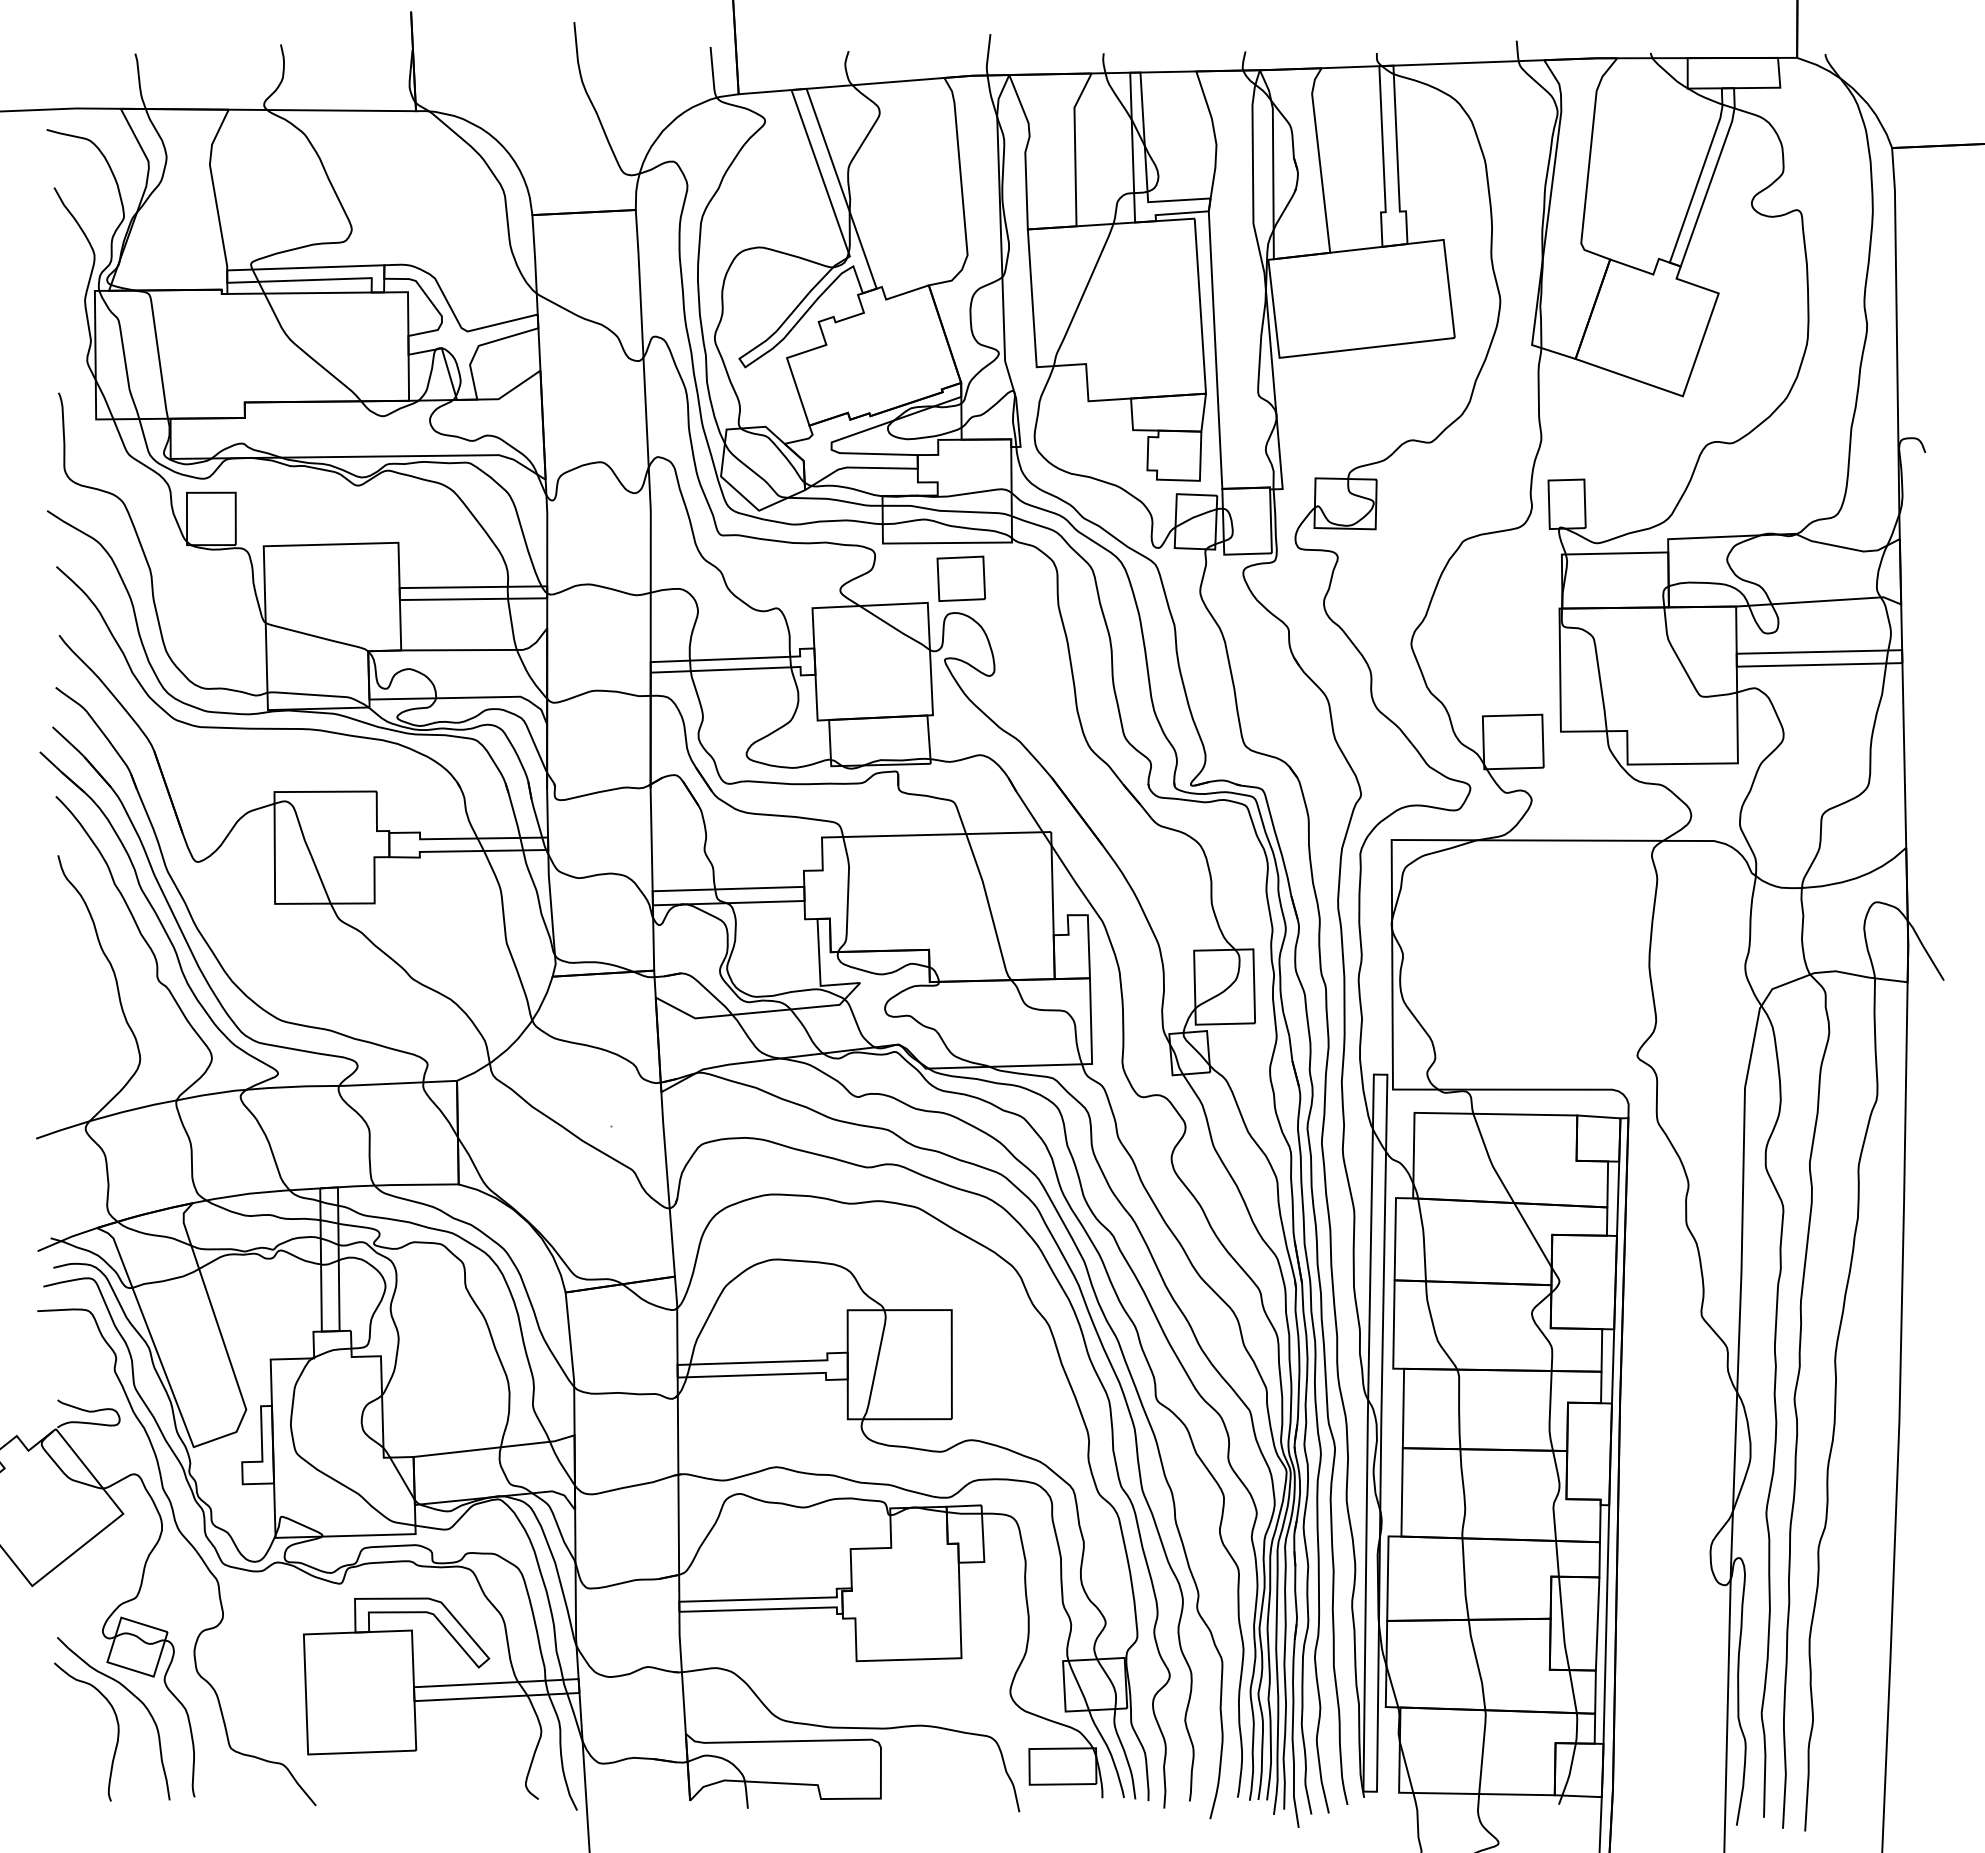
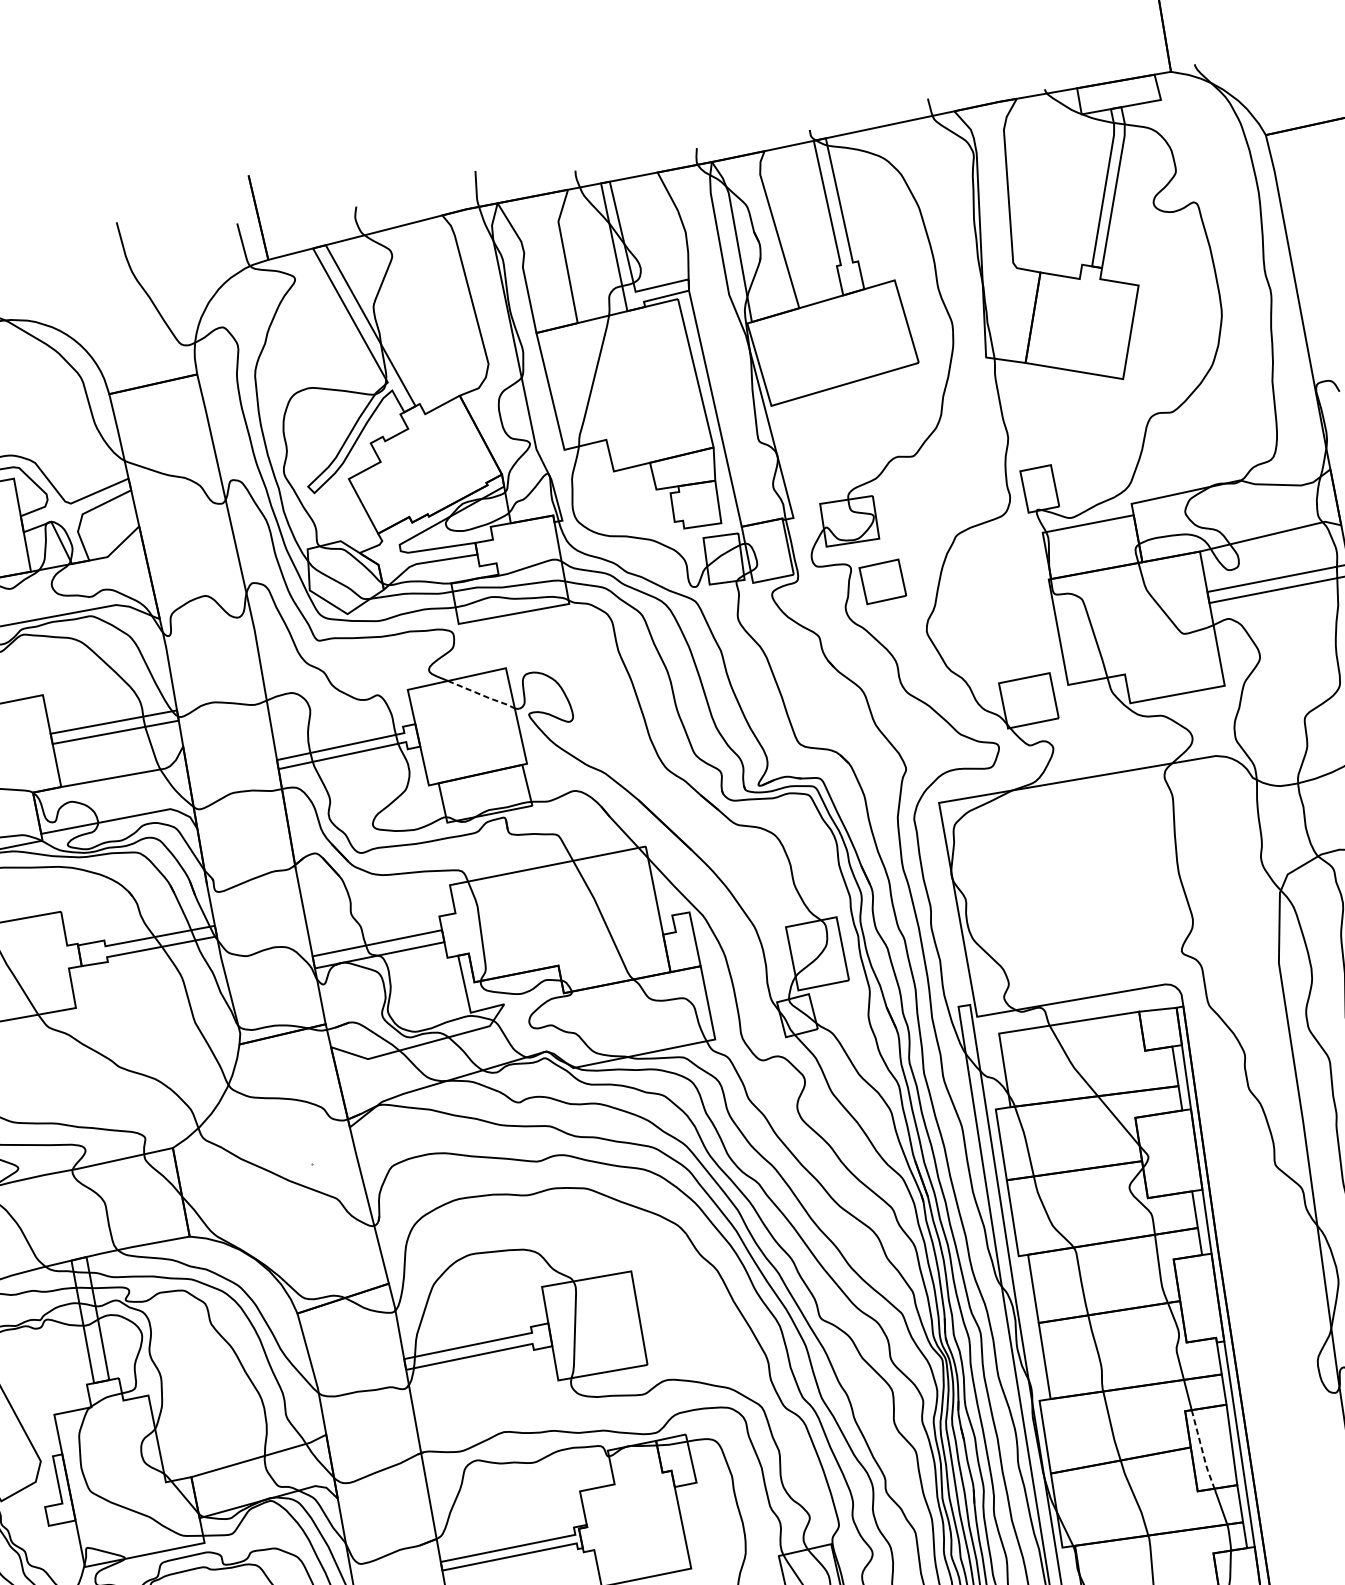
part: (960, 578) -> (882, 581), moved
line: (895, 628) -> (482, 694), solid -> dashed
line: (1563, 1625) -> (1202, 1451), solid -> dashed

